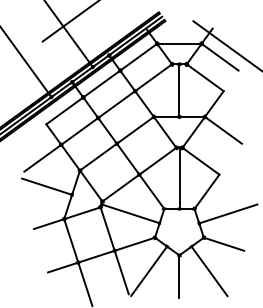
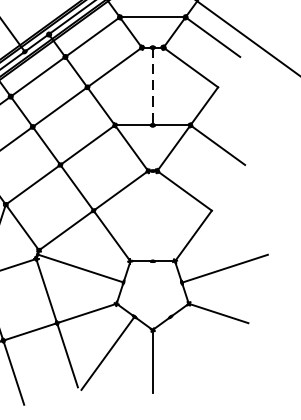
line: (179, 91) -> (152, 87), solid -> dashed
line: (179, 177) -> (152, 214), removed
line: (209, 271) -> (197, 353), removed

